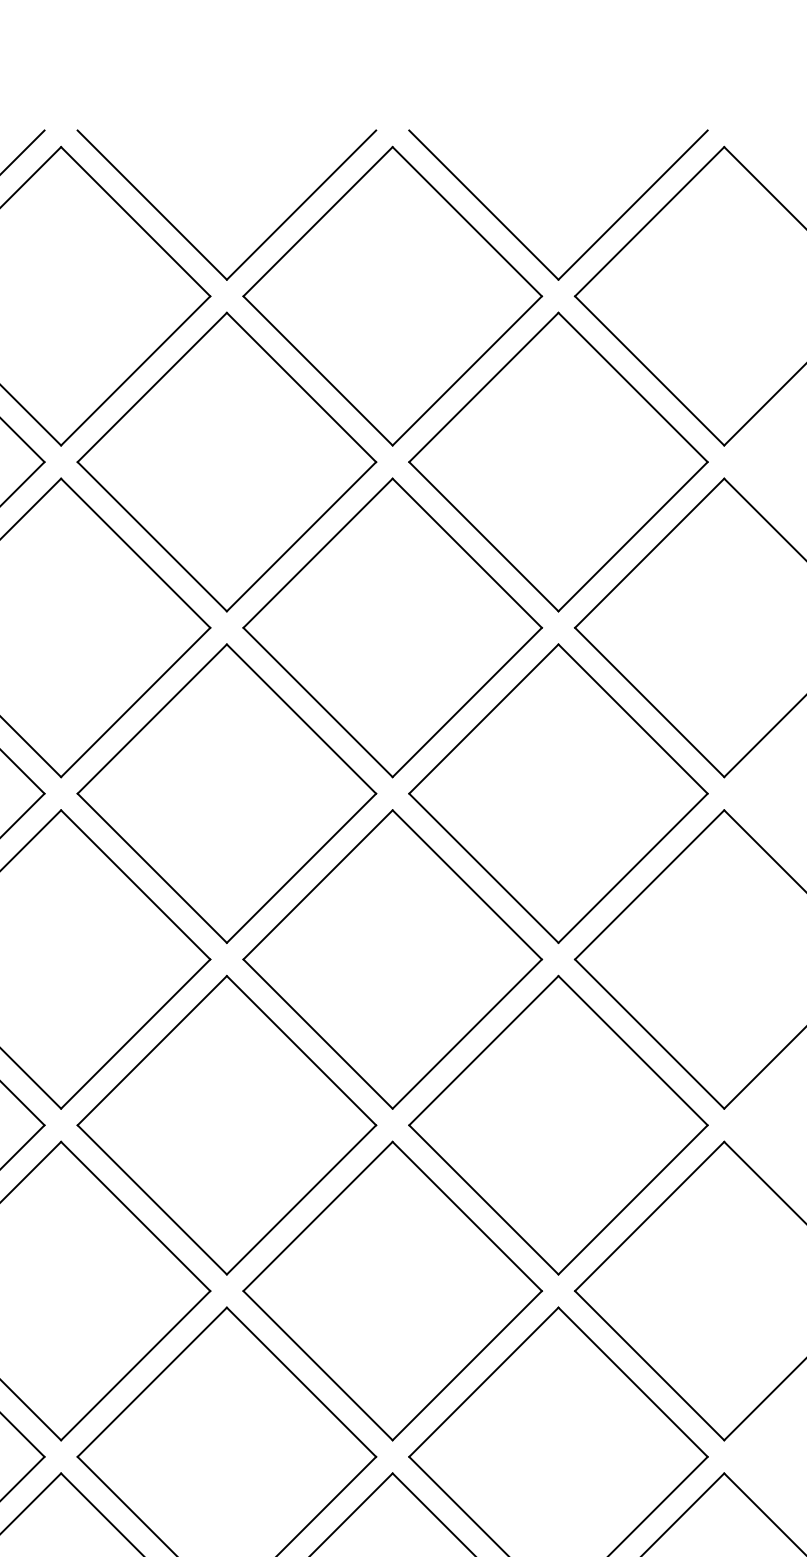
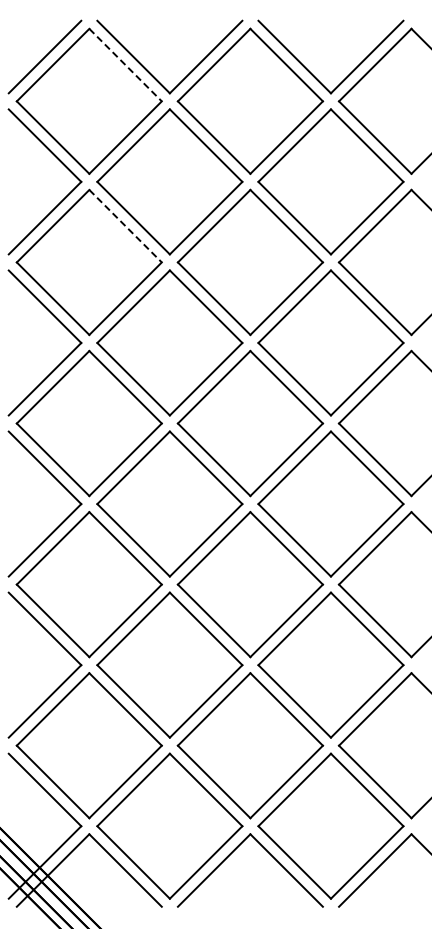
line: (135, 222) -> (125, 65), solid -> dashed
line: (135, 553) -> (125, 226), solid -> dashed

